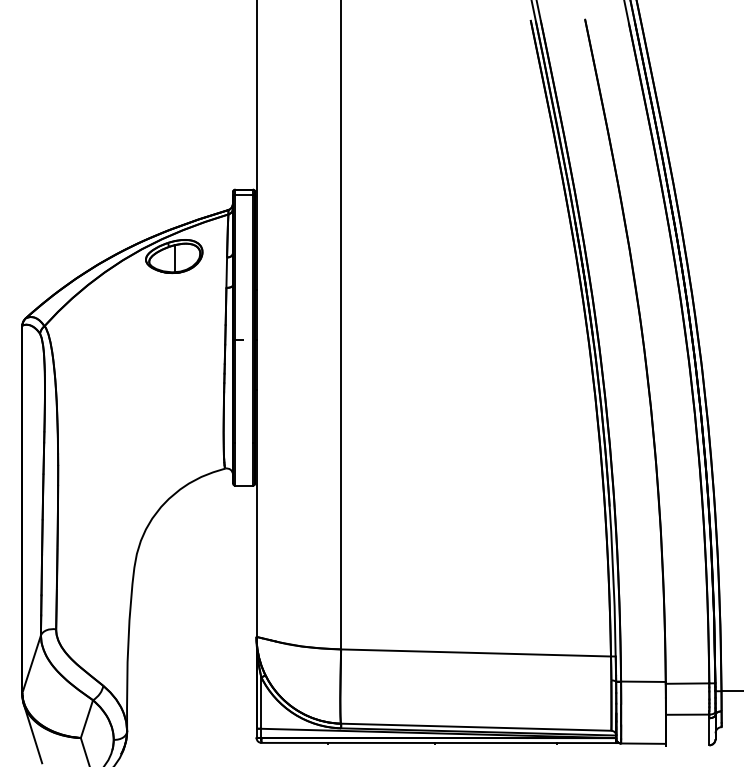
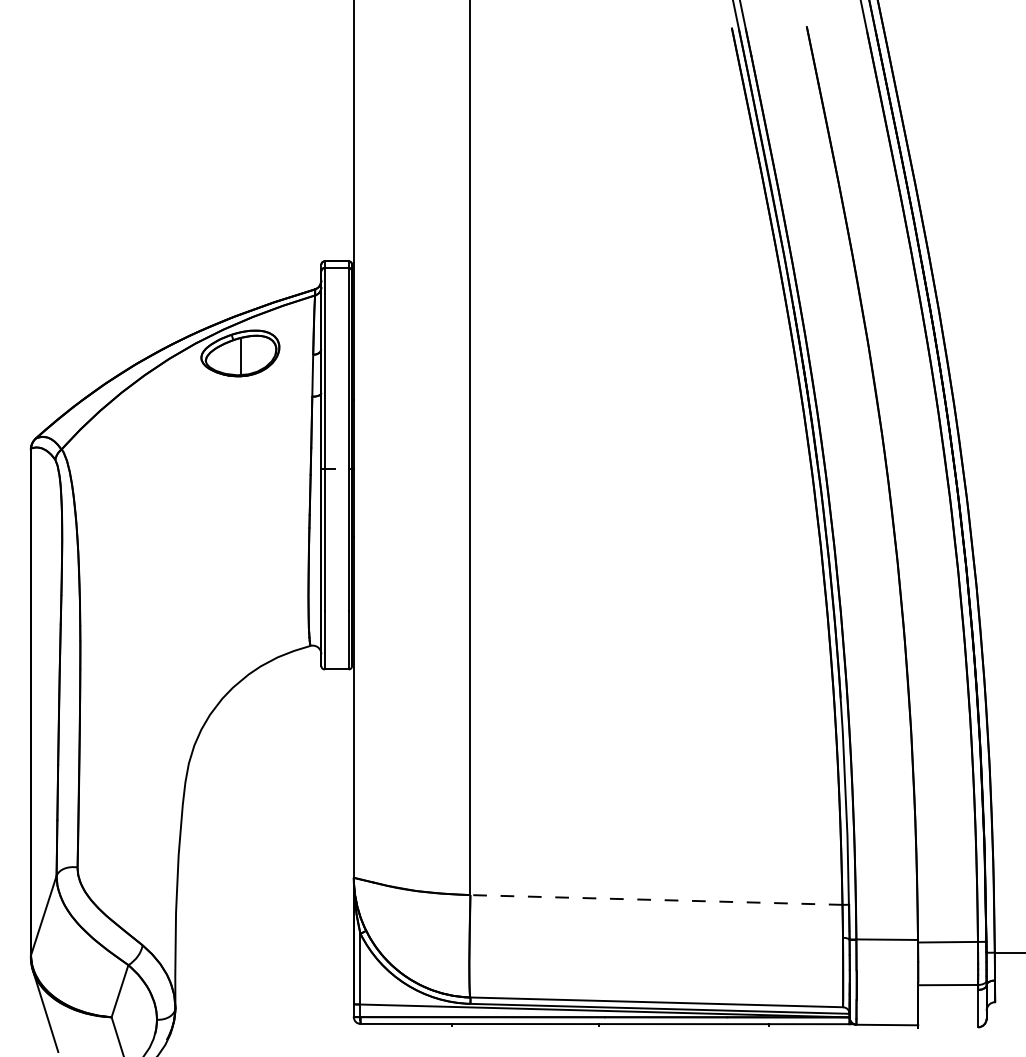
line: (476, 652) -> (657, 899), solid -> dashed

